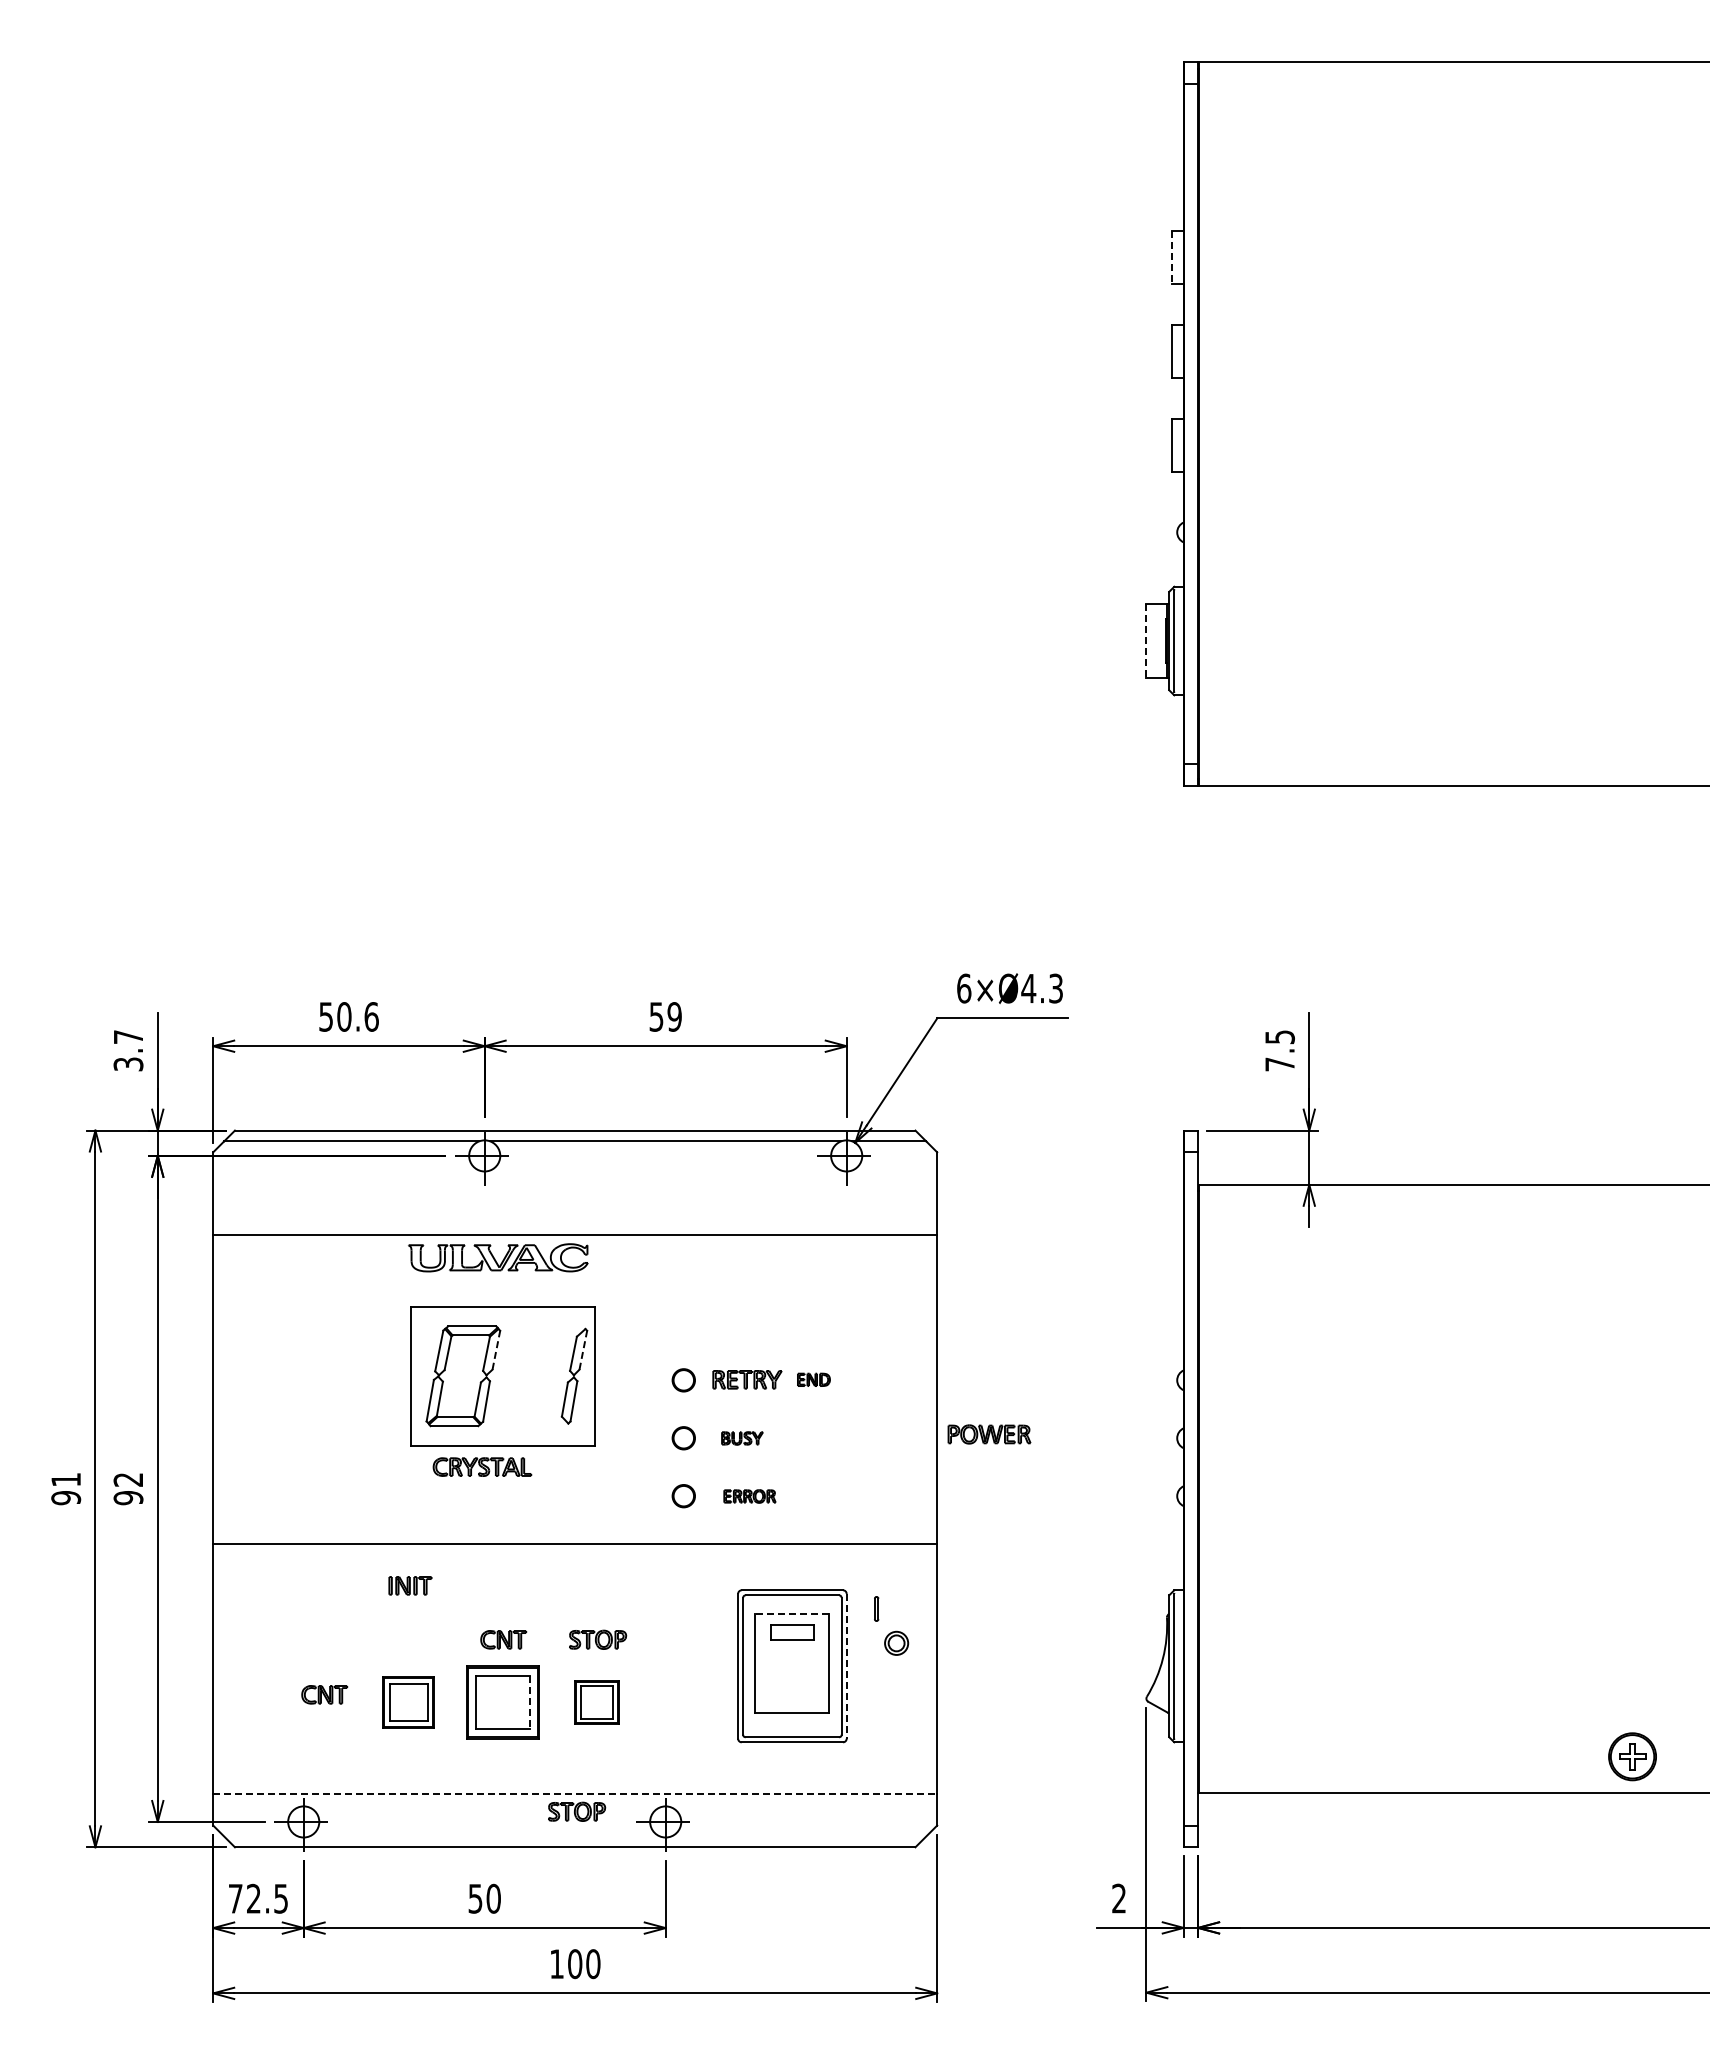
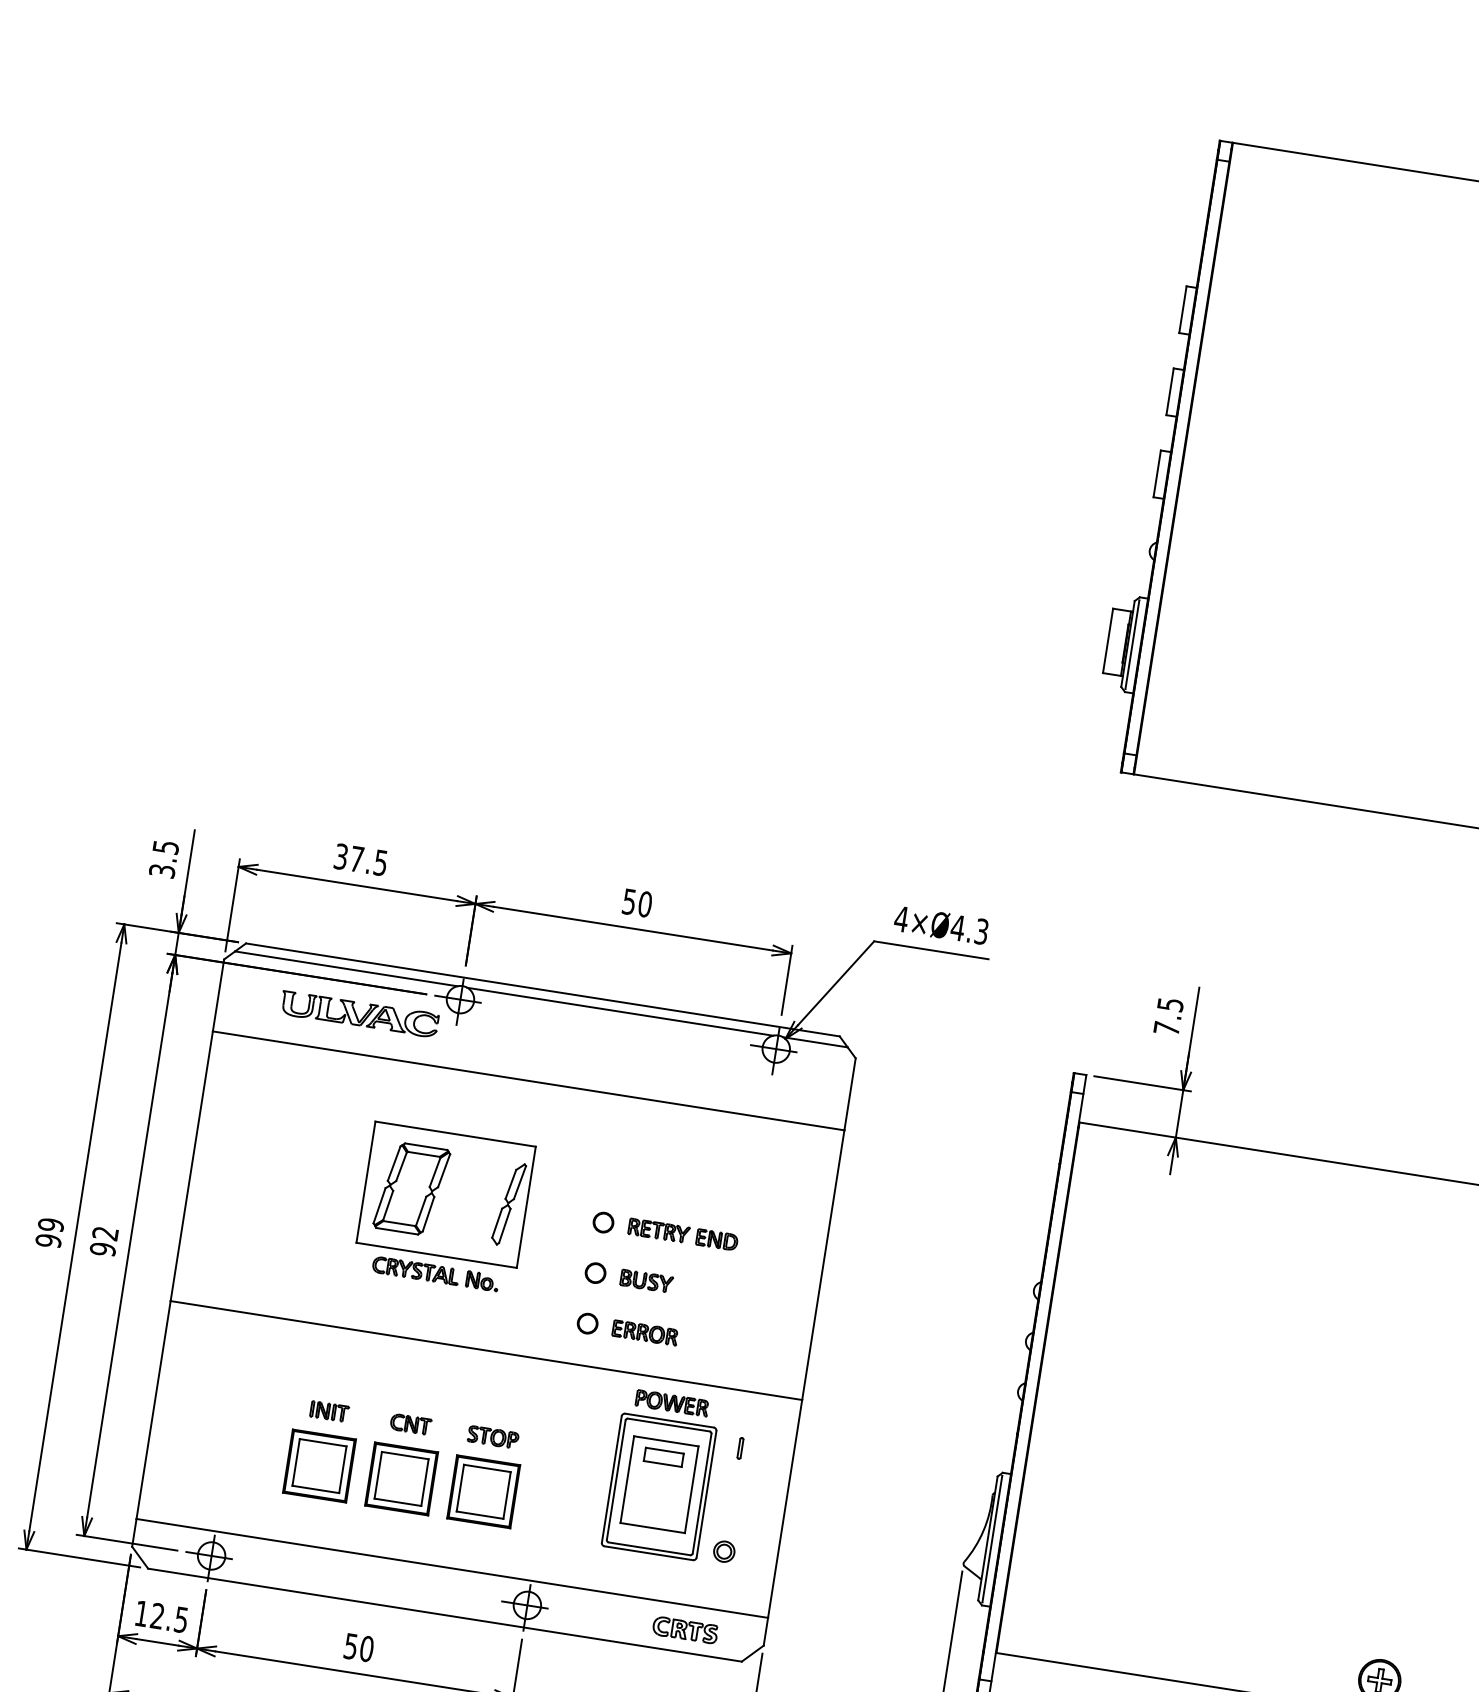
line: (1172, 257) -> (1183, 309), dashed -> solid
line: (1146, 641) -> (1108, 641), dashed -> solid
text: (963, 988) -> (901, 919), 6×Ø4.3 -> 4×Ø4.3
text: (349, 1016) -> (361, 859), 50.6 -> 37.5
text: (674, 1016) -> (645, 903), 59 -> 50
text: (128, 1036) -> (166, 846), 3.7 -> 3.5
part: (498, 1257) -> (359, 1013), moved
line: (496, 1350) -> (444, 1171), dashed -> solid
line: (583, 1350) -> (520, 1182), dashed -> solid
part: (813, 1379) -> (716, 1239), size x1.43
part: (989, 1434) -> (672, 1403), moved
part: (742, 1438) -> (646, 1281), size x1.43
part: (558, 1467) -> (482, 1281), added
text: (66, 1479) -> (51, 1224), 91 -> 99
part: (749, 1496) -> (644, 1332), size x1.43
part: (410, 1585) -> (329, 1411), moved
line: (792, 1614) -> (666, 1441), dashed -> solid
part: (896, 1642) -> (724, 1550), moved
line: (846, 1666) -> (706, 1494), dashed -> solid
part: (324, 1694) -> (247, 1447), removed
part: (408, 1702) -> (319, 1466), size x1.43
line: (529, 1702) -> (424, 1482), dashed -> solid
part: (596, 1702) -> (483, 1491), size x1.67
line: (575, 1793) -> (452, 1568), dashed -> solid
part: (577, 1811) -> (451, 1584), removed
part: (846, 1821) -> (685, 1629), added
text: (235, 1898) -> (141, 1613), 72.5 -> 12.5

